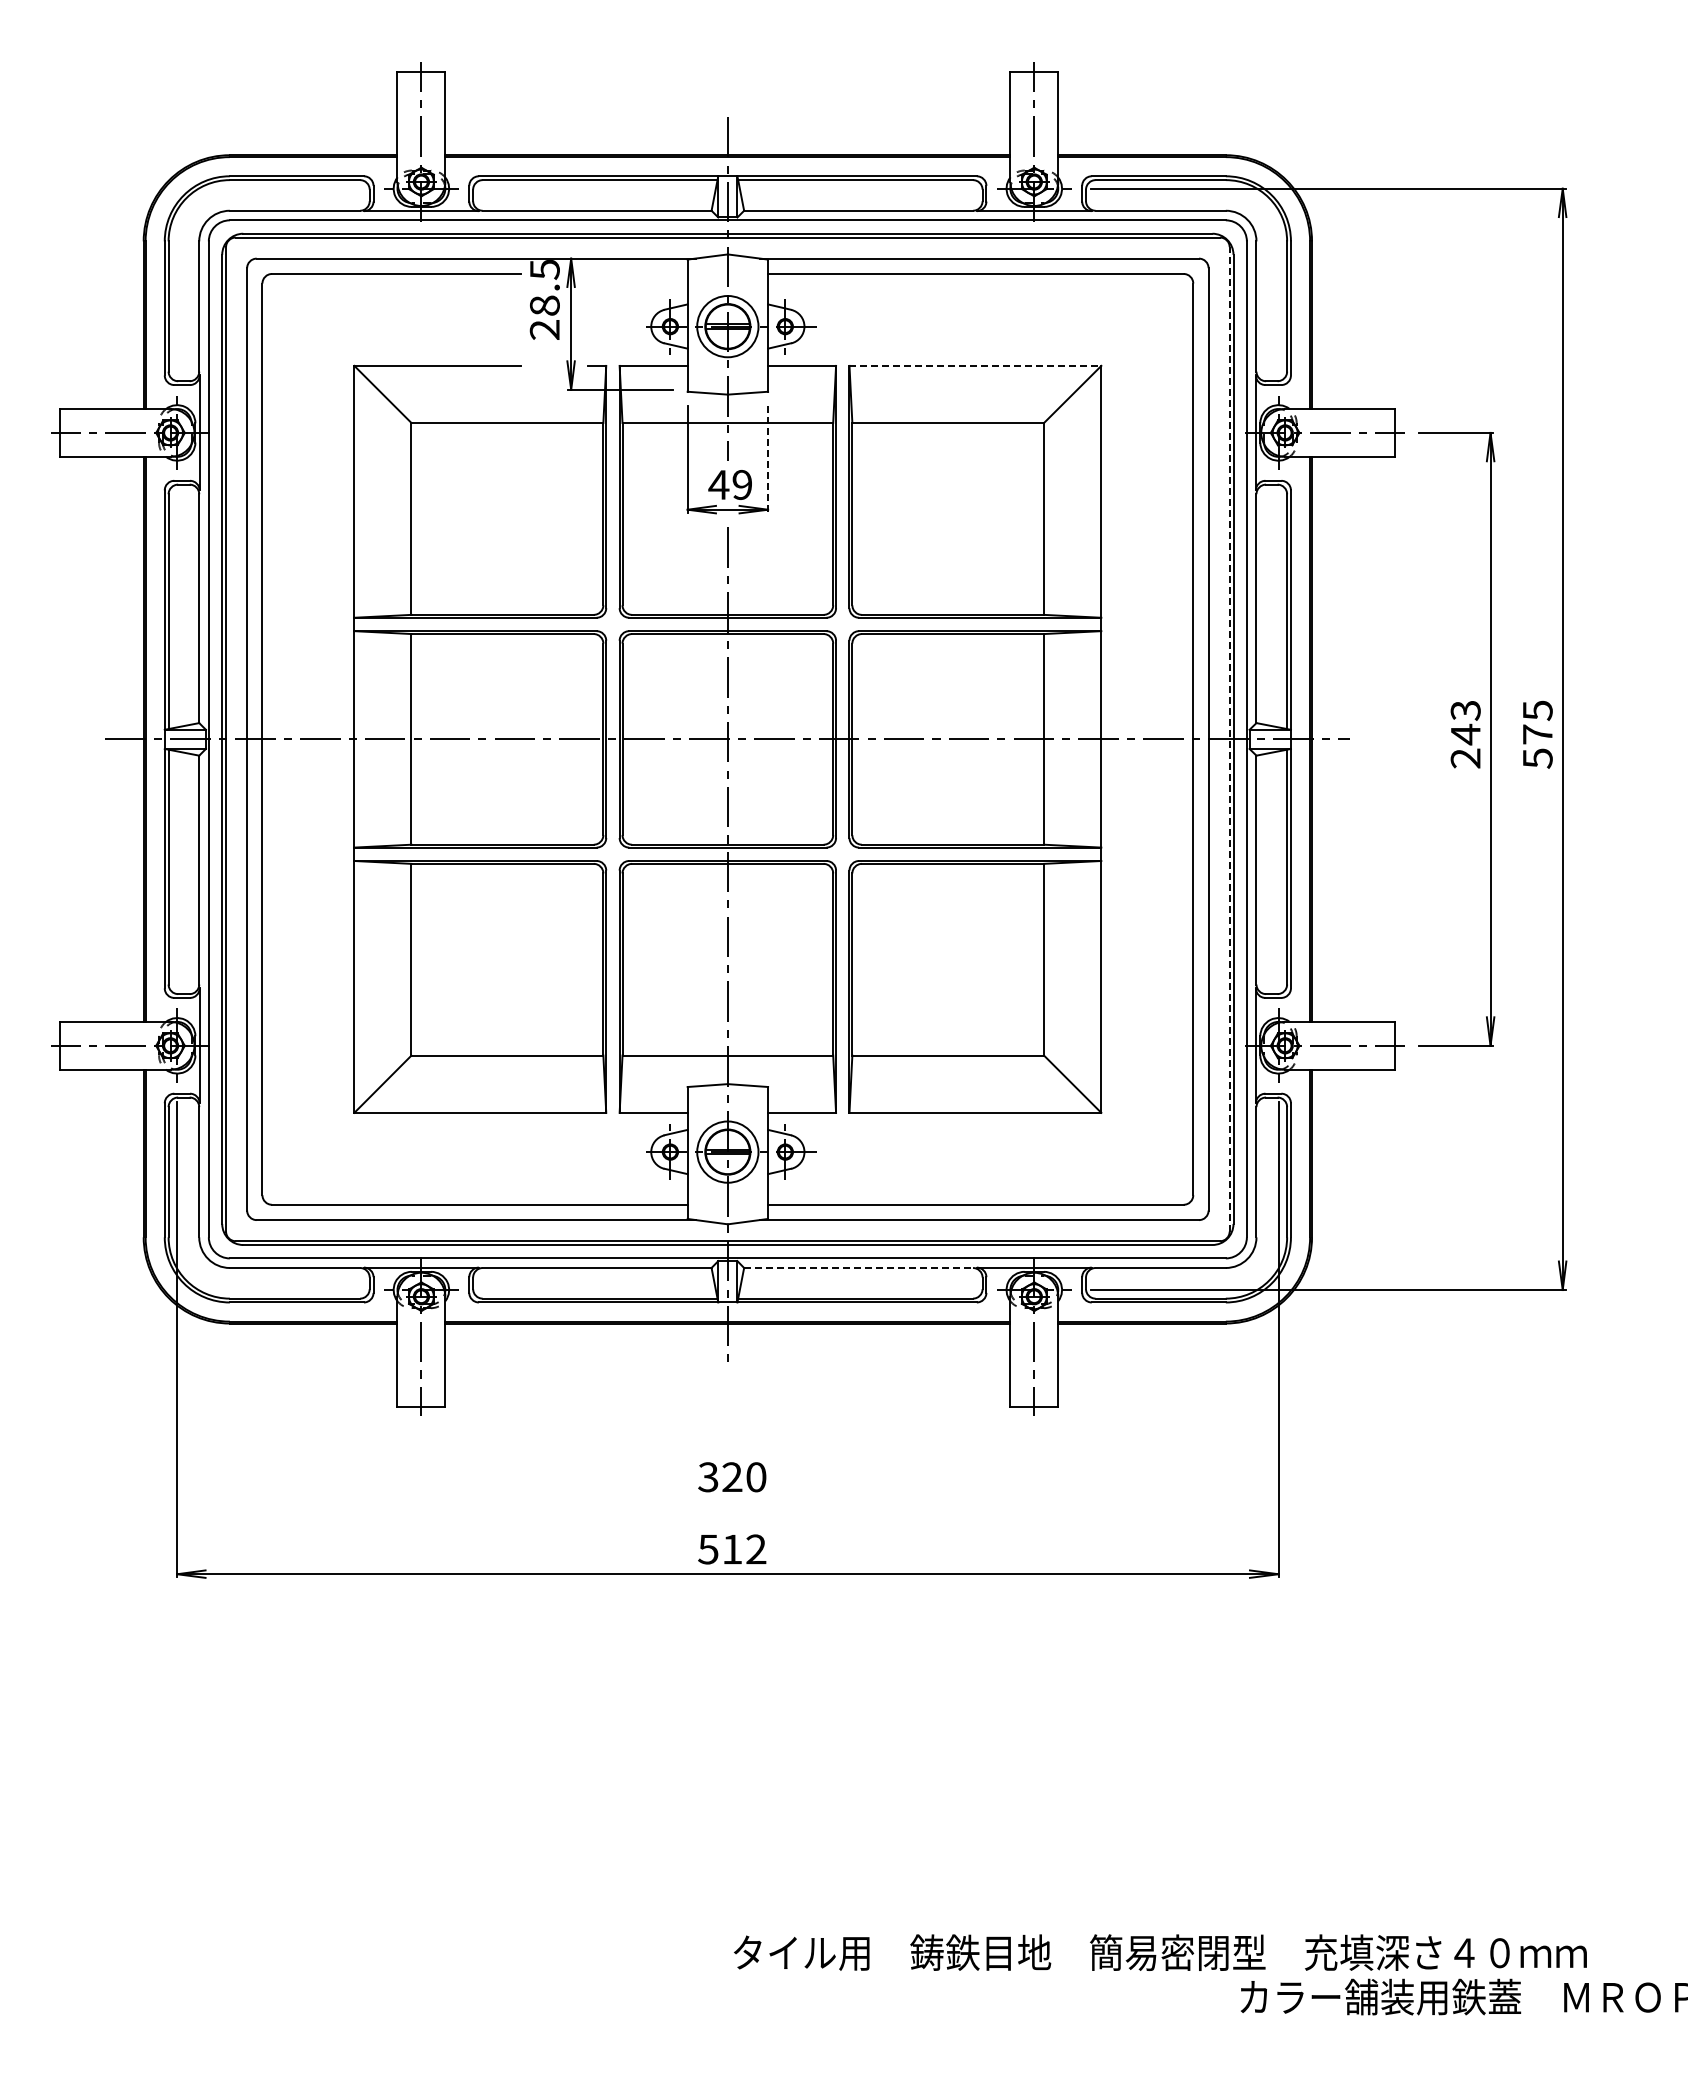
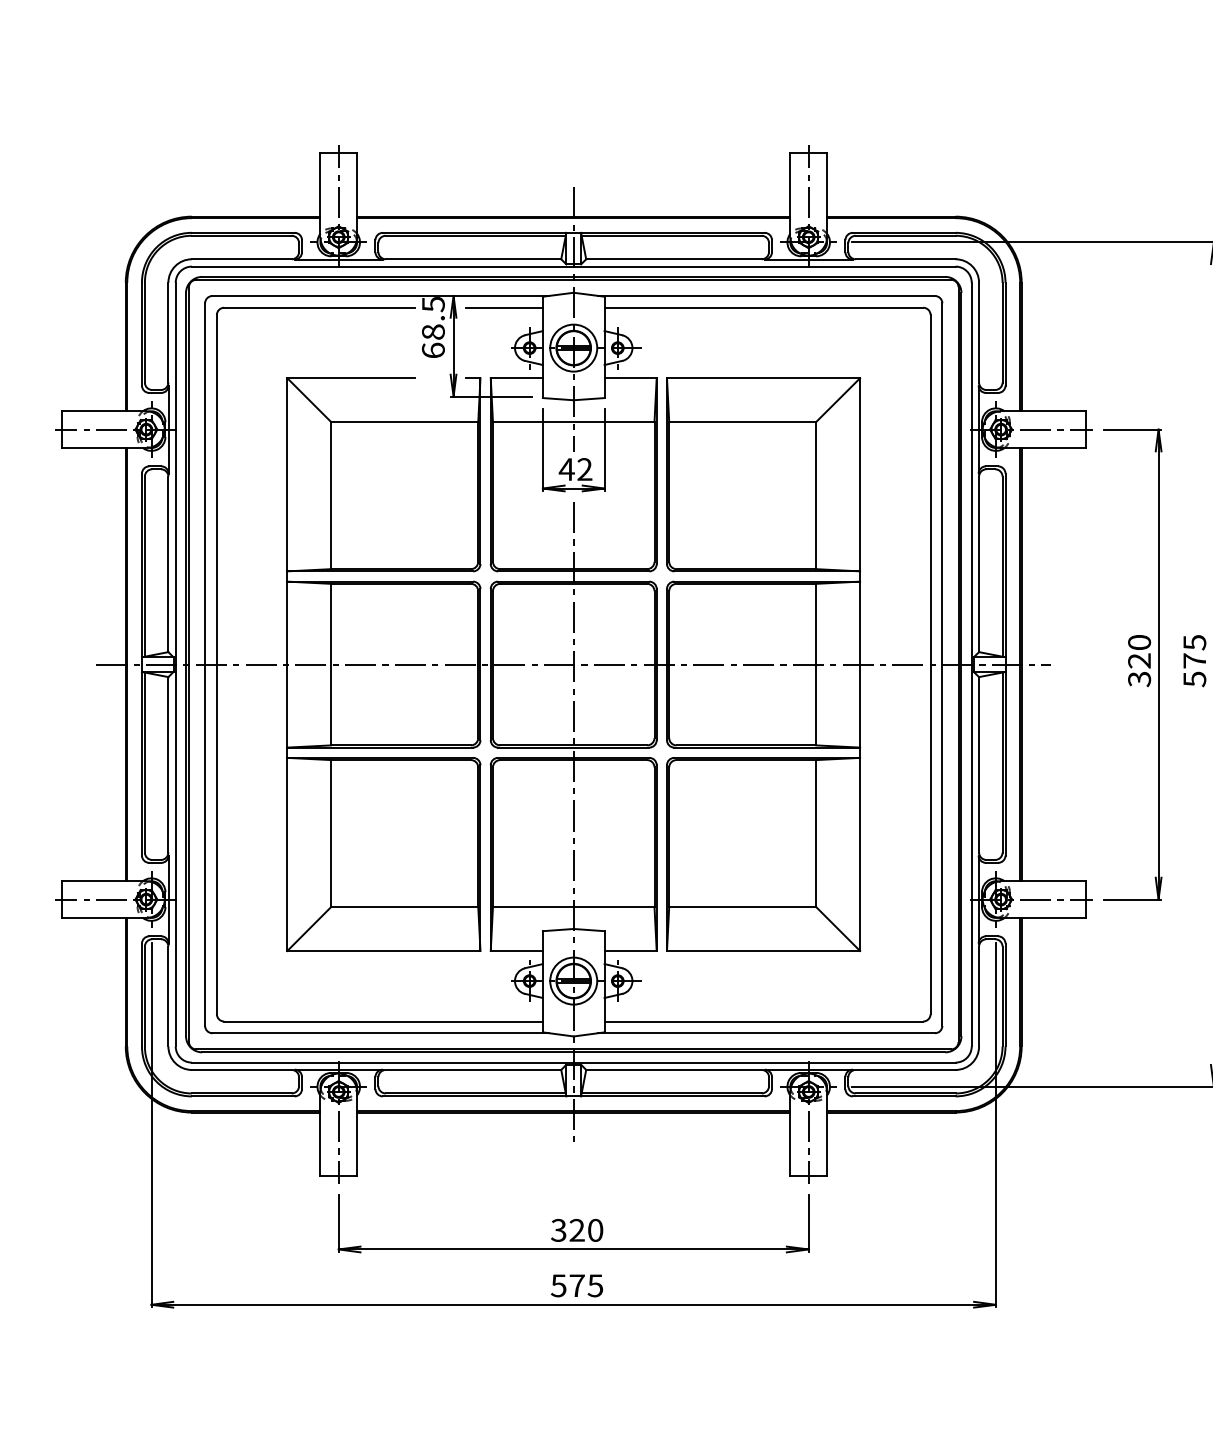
line: (637, 273) -> (504, 307), added
text: (544, 329) -> (433, 350), 28.5 -> 68.5
line: (975, 365) -> (763, 377), dashed -> solid
line: (768, 459) -> (604, 450), dashed -> solid
text: (742, 484) -> (584, 469), 49 -> 42
text: (1465, 734) -> (1139, 660), 243 -> 320
line: (1229, 738) -> (958, 663), dashed -> solid
line: (859, 1268) -> (674, 1070), dashed -> solid
part: (727, 1501) -> (573, 1249), added
text: (744, 1549) -> (586, 1285), 512 -> 575

